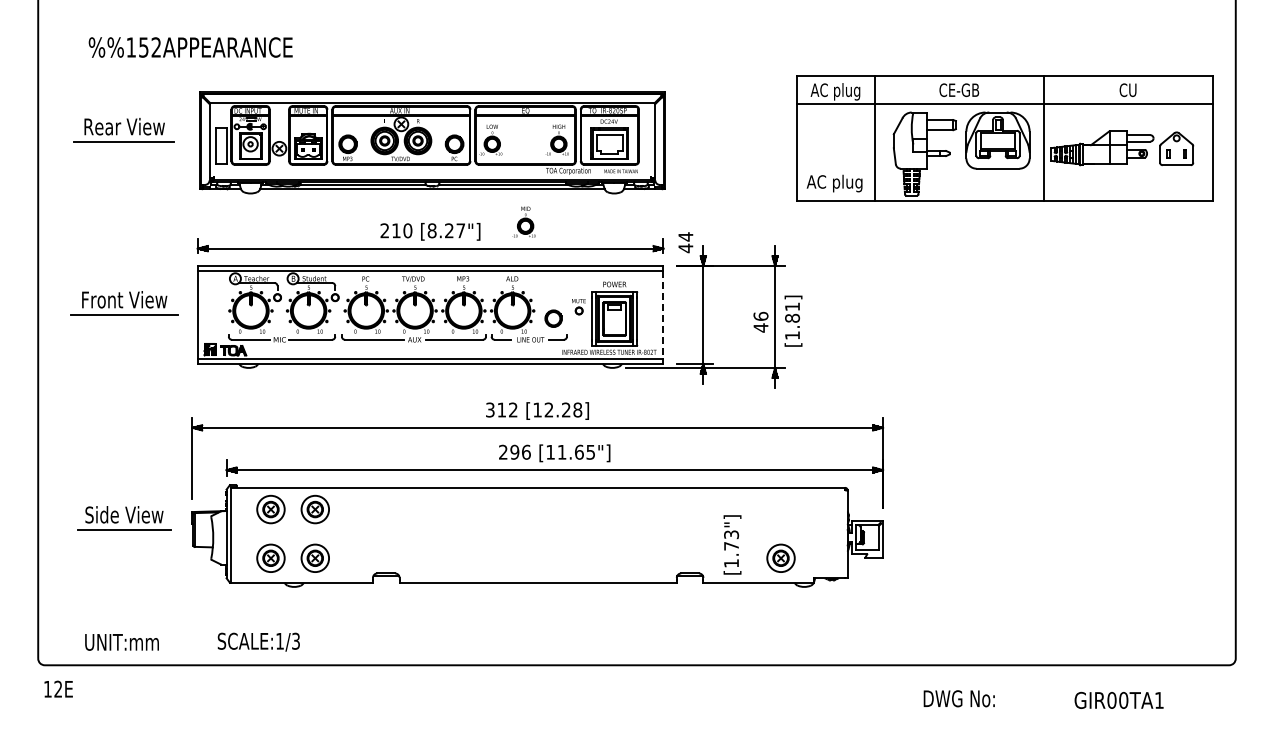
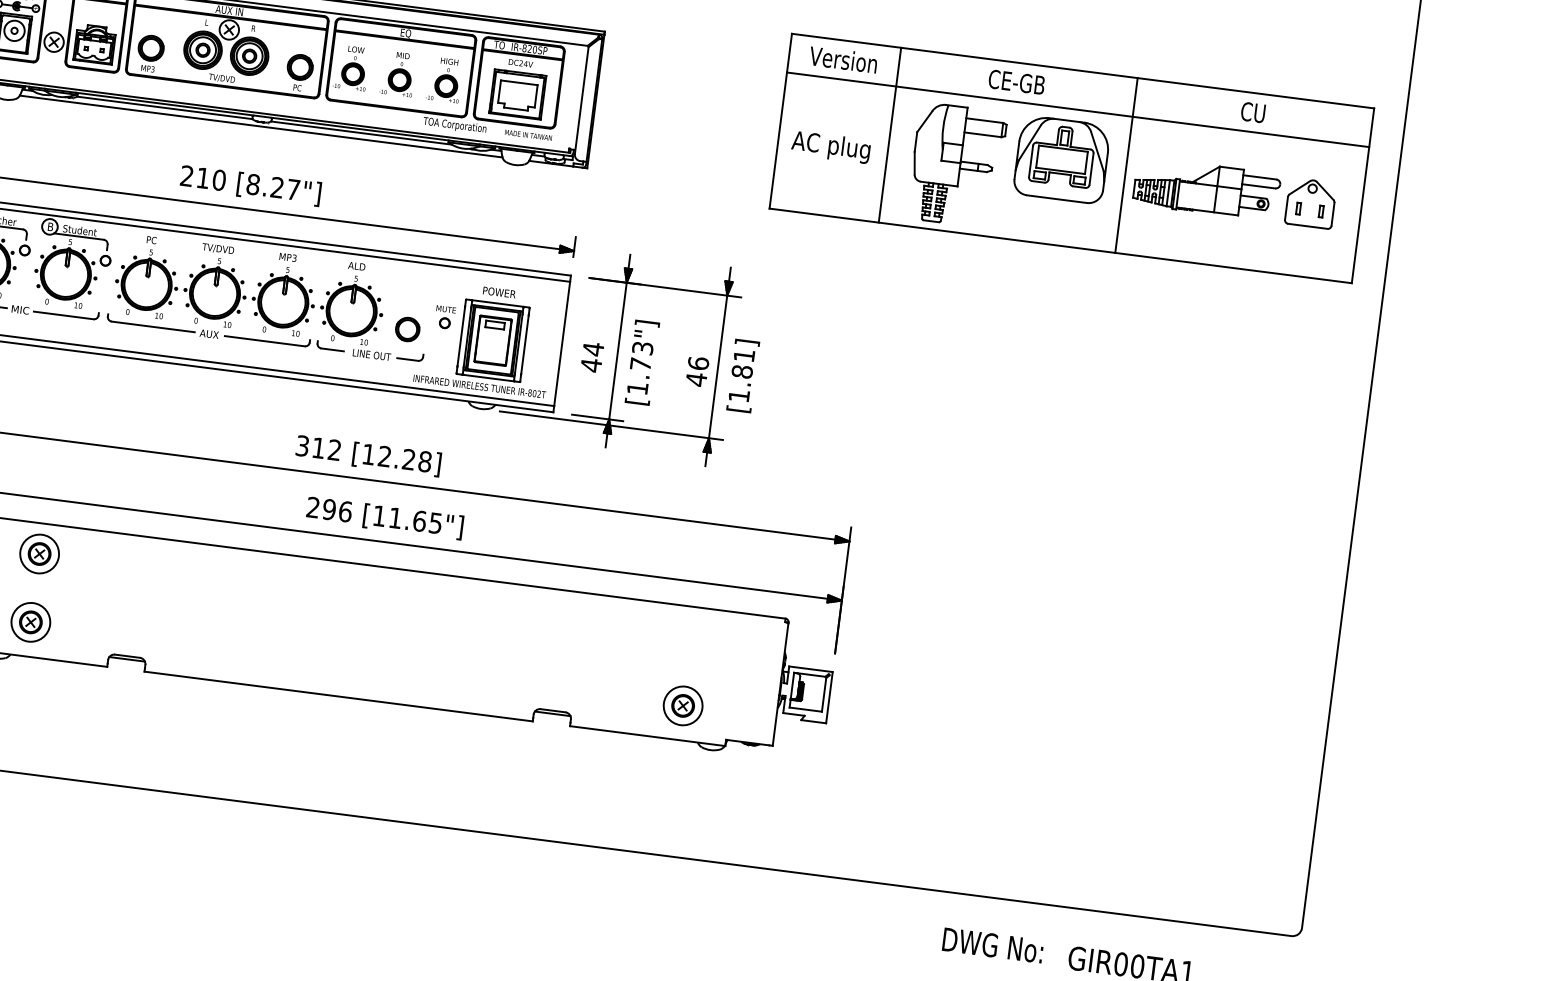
text: (835, 91) -> (843, 61), AC plug -> Version
text: (834, 183) -> (830, 147), moved
part: (523, 221) -> (397, 73), moved
text: (685, 242) -> (591, 357), moved
line: (663, 315) -> (562, 344), dashed -> solid
text: (732, 544) -> (642, 362), moved
text: (958, 698) -> (991, 944), moved

